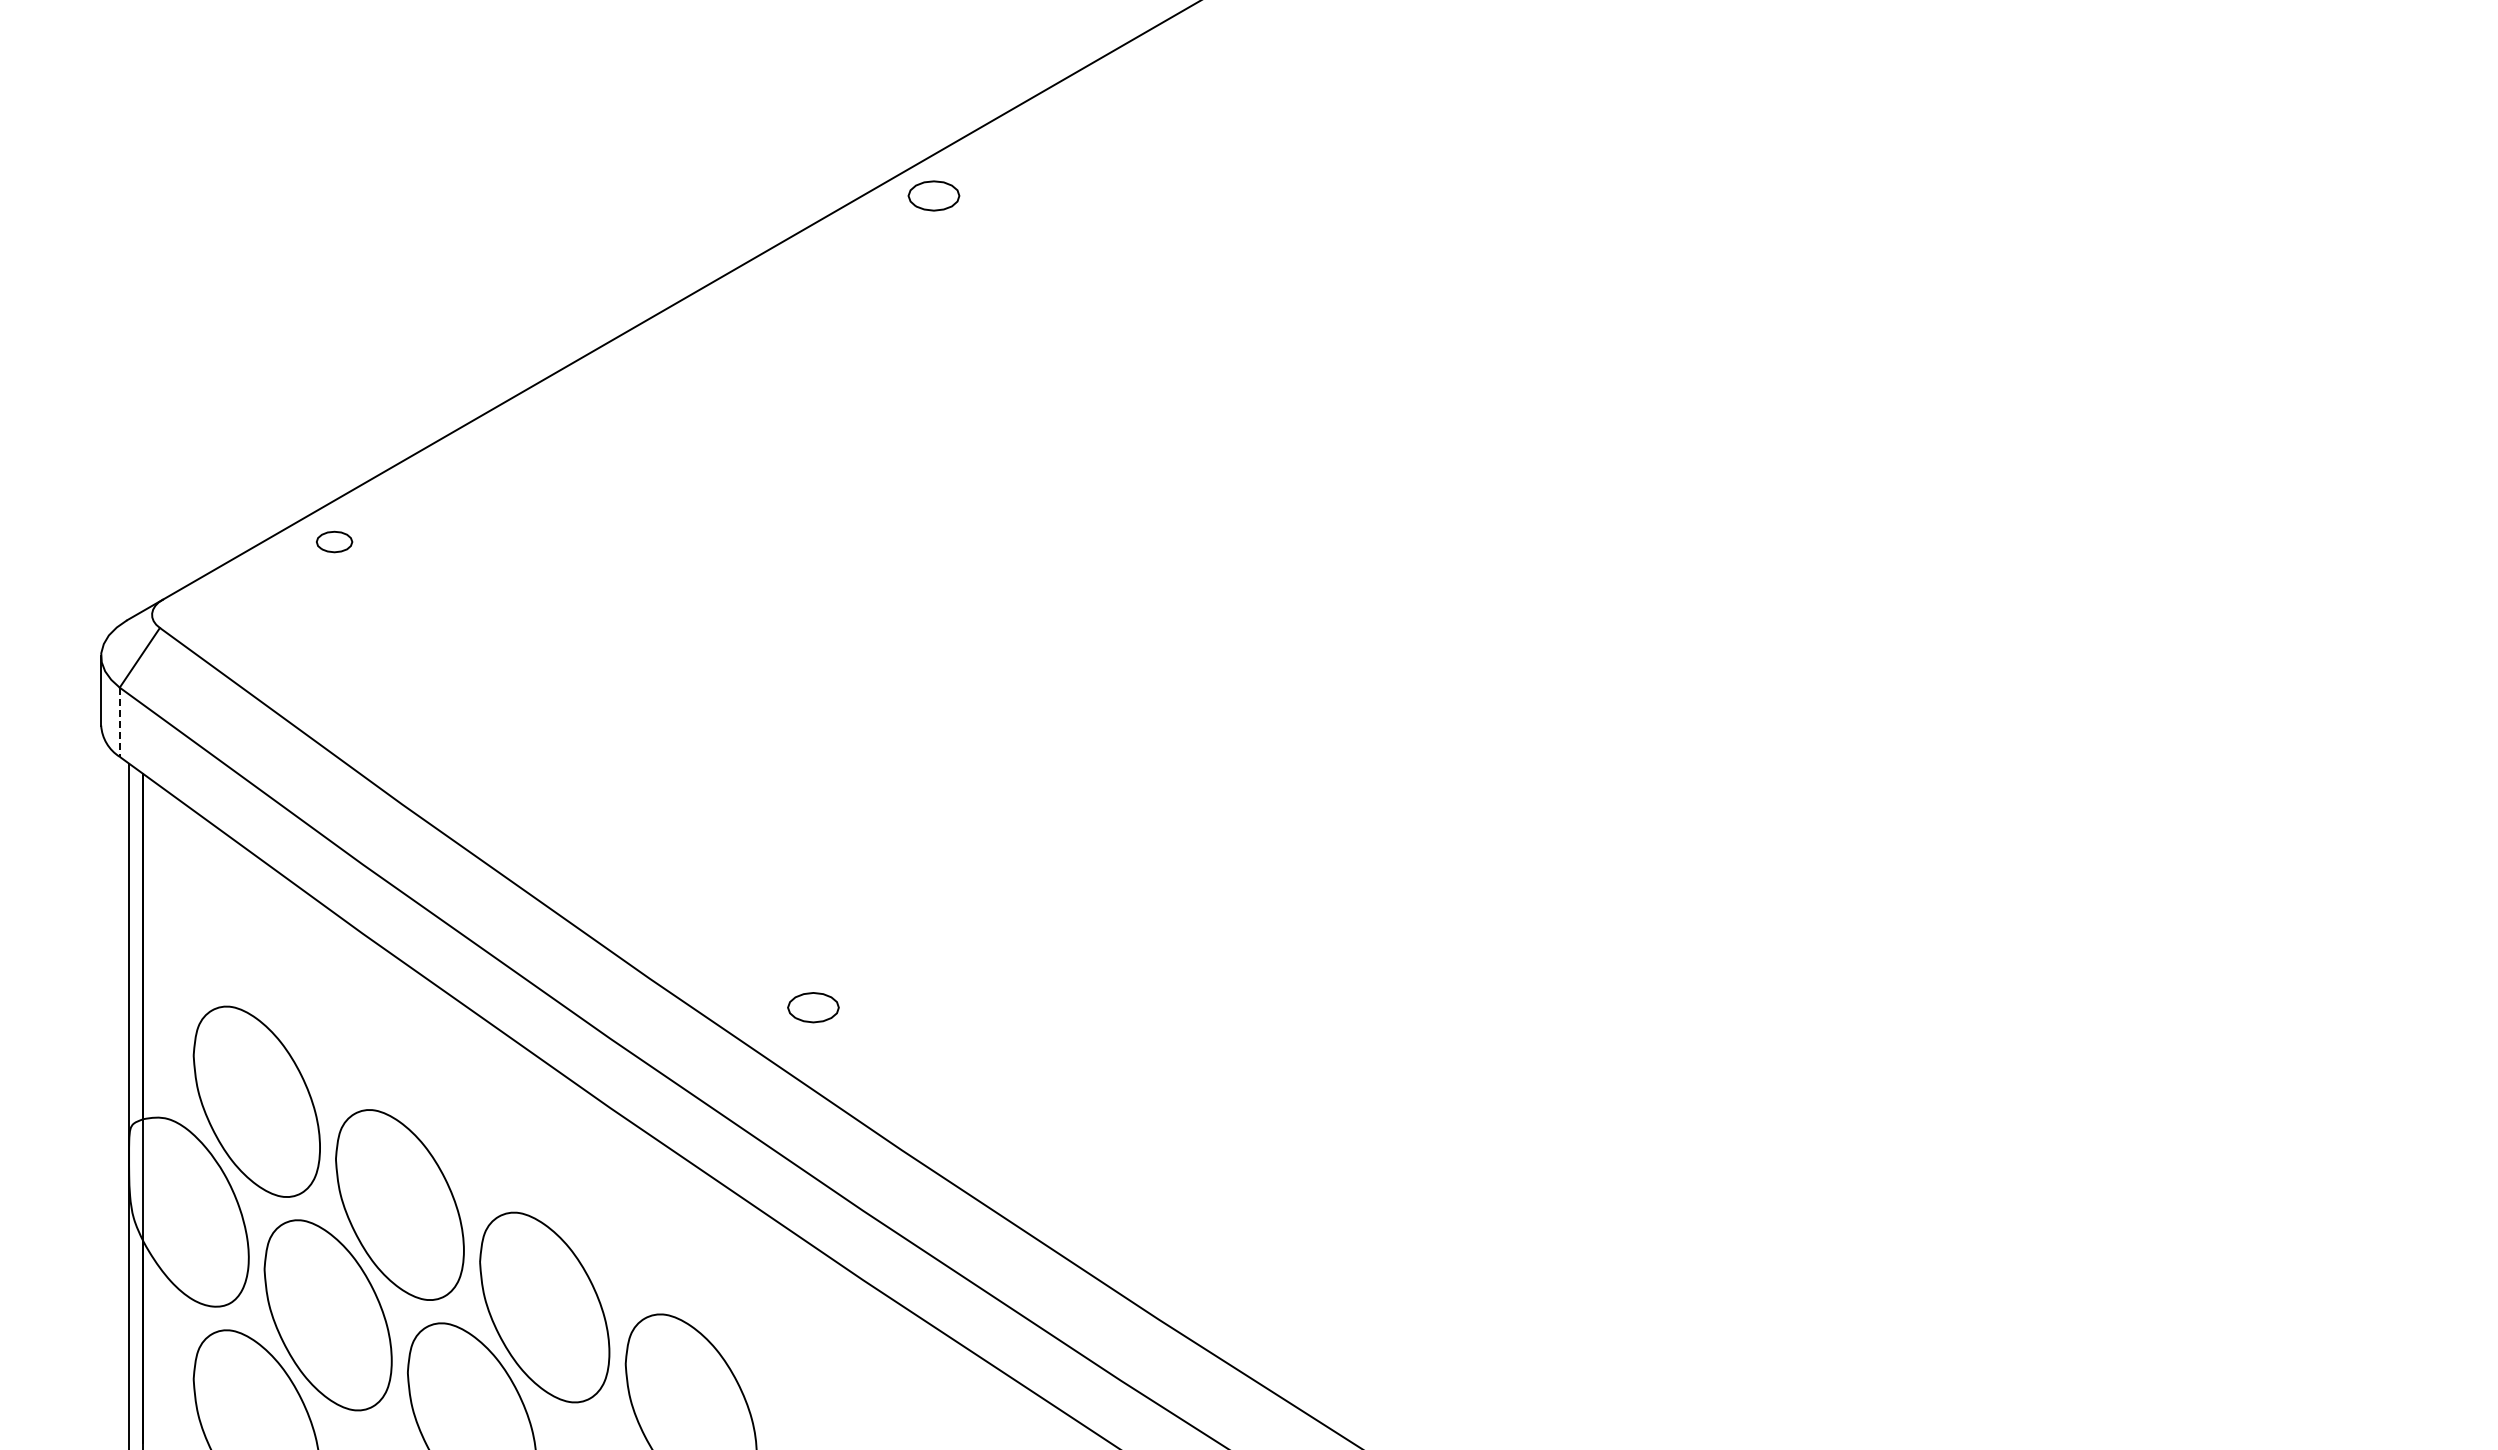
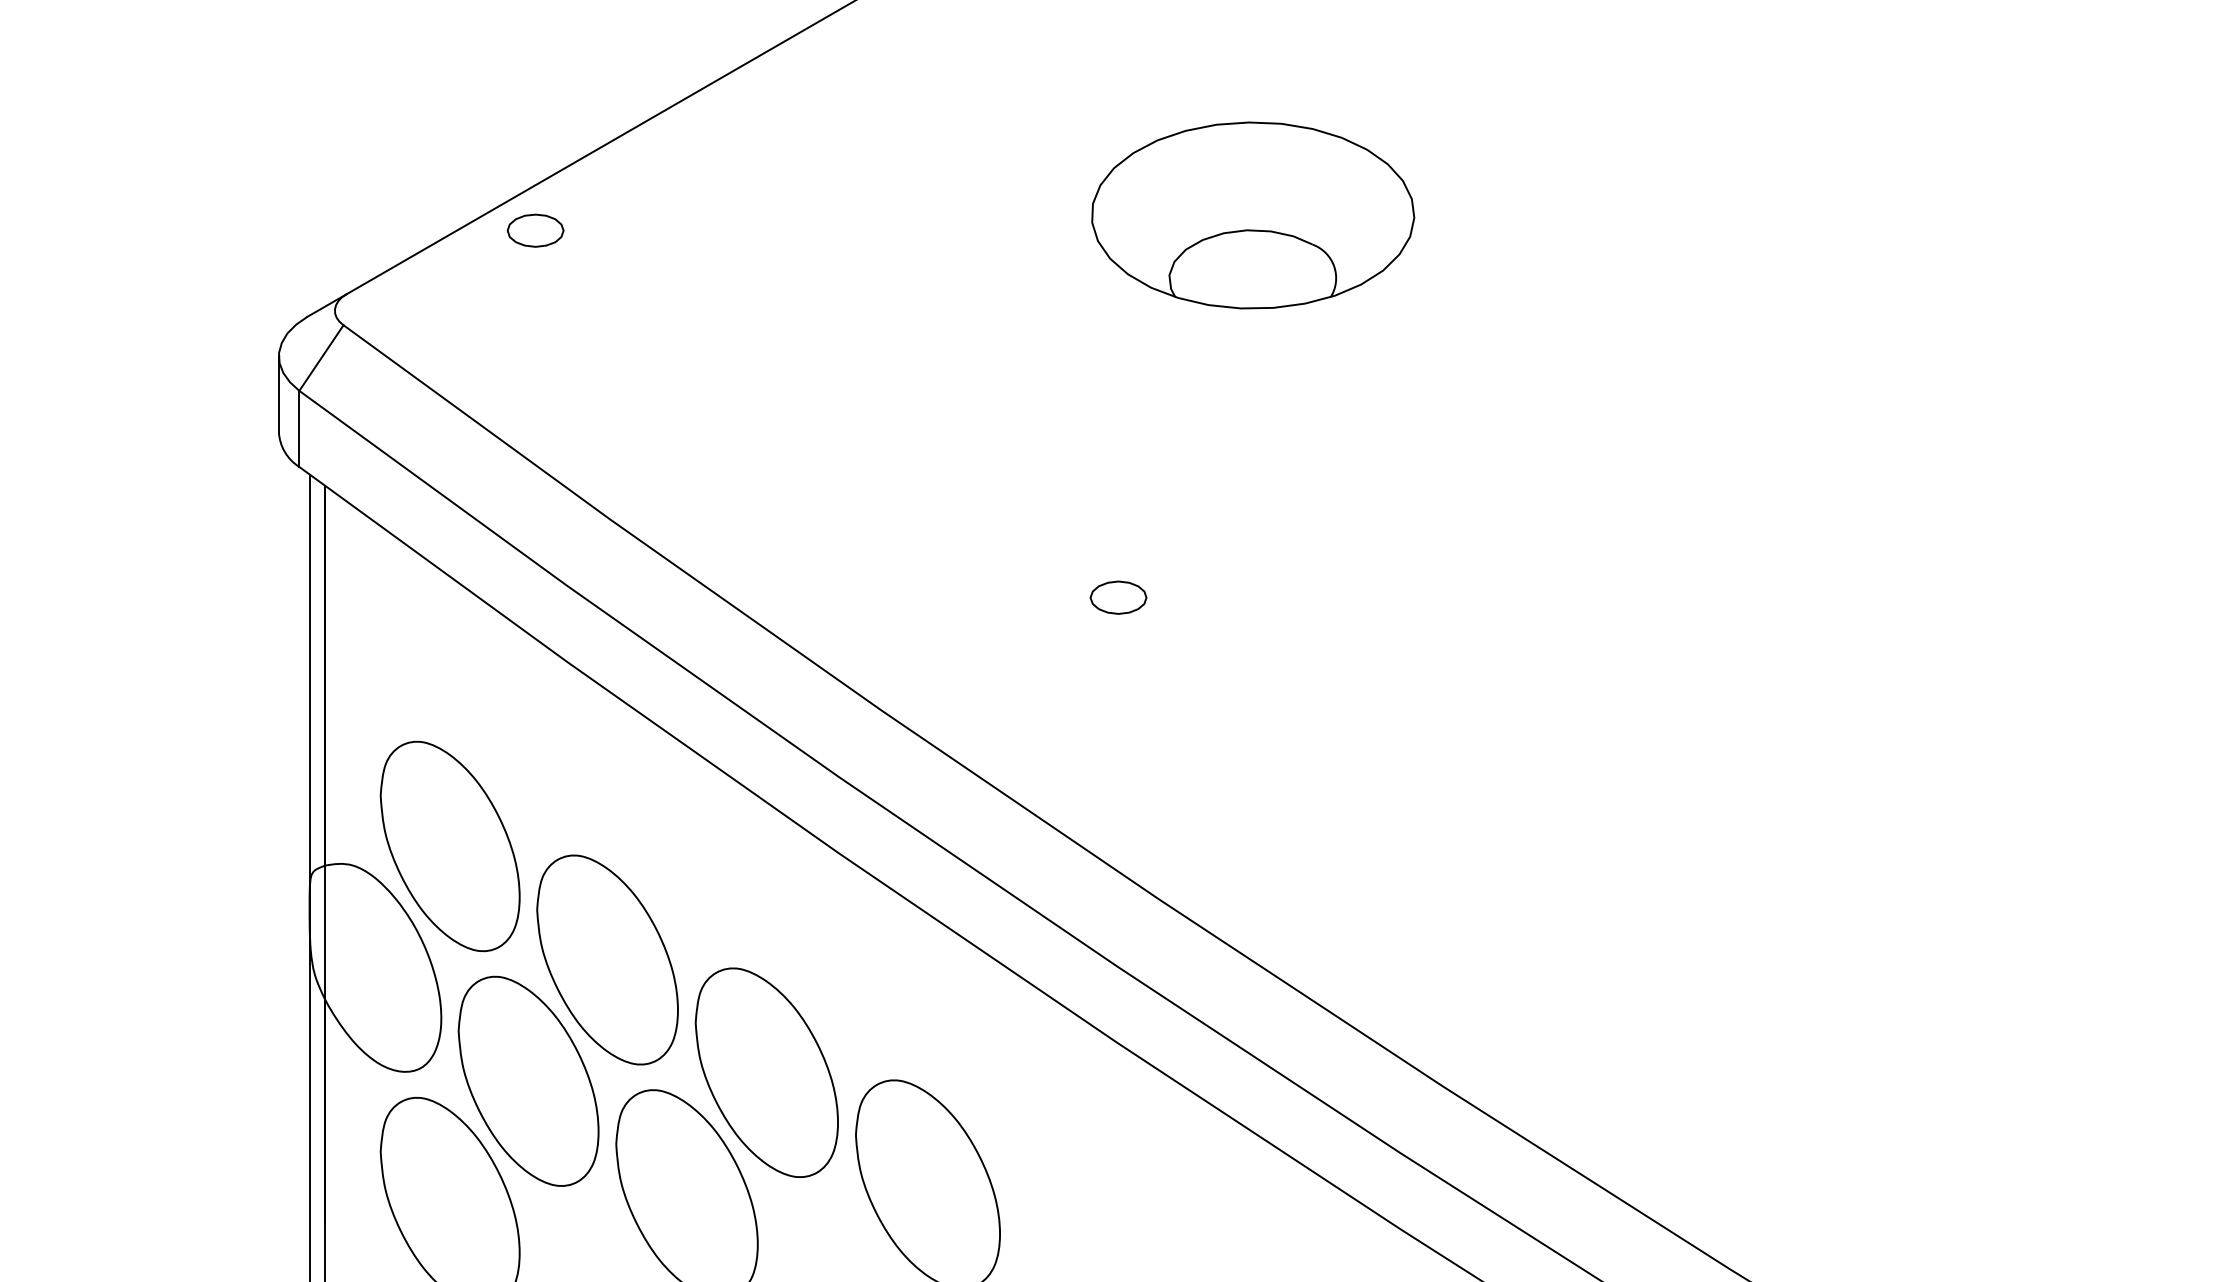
part: (986, 527) -> (1252, 214), added
part: (334, 541) -> (535, 230), size x1.43
line: (119, 722) -> (299, 429), dashed -> solid
part: (813, 1007) -> (1118, 597), moved

